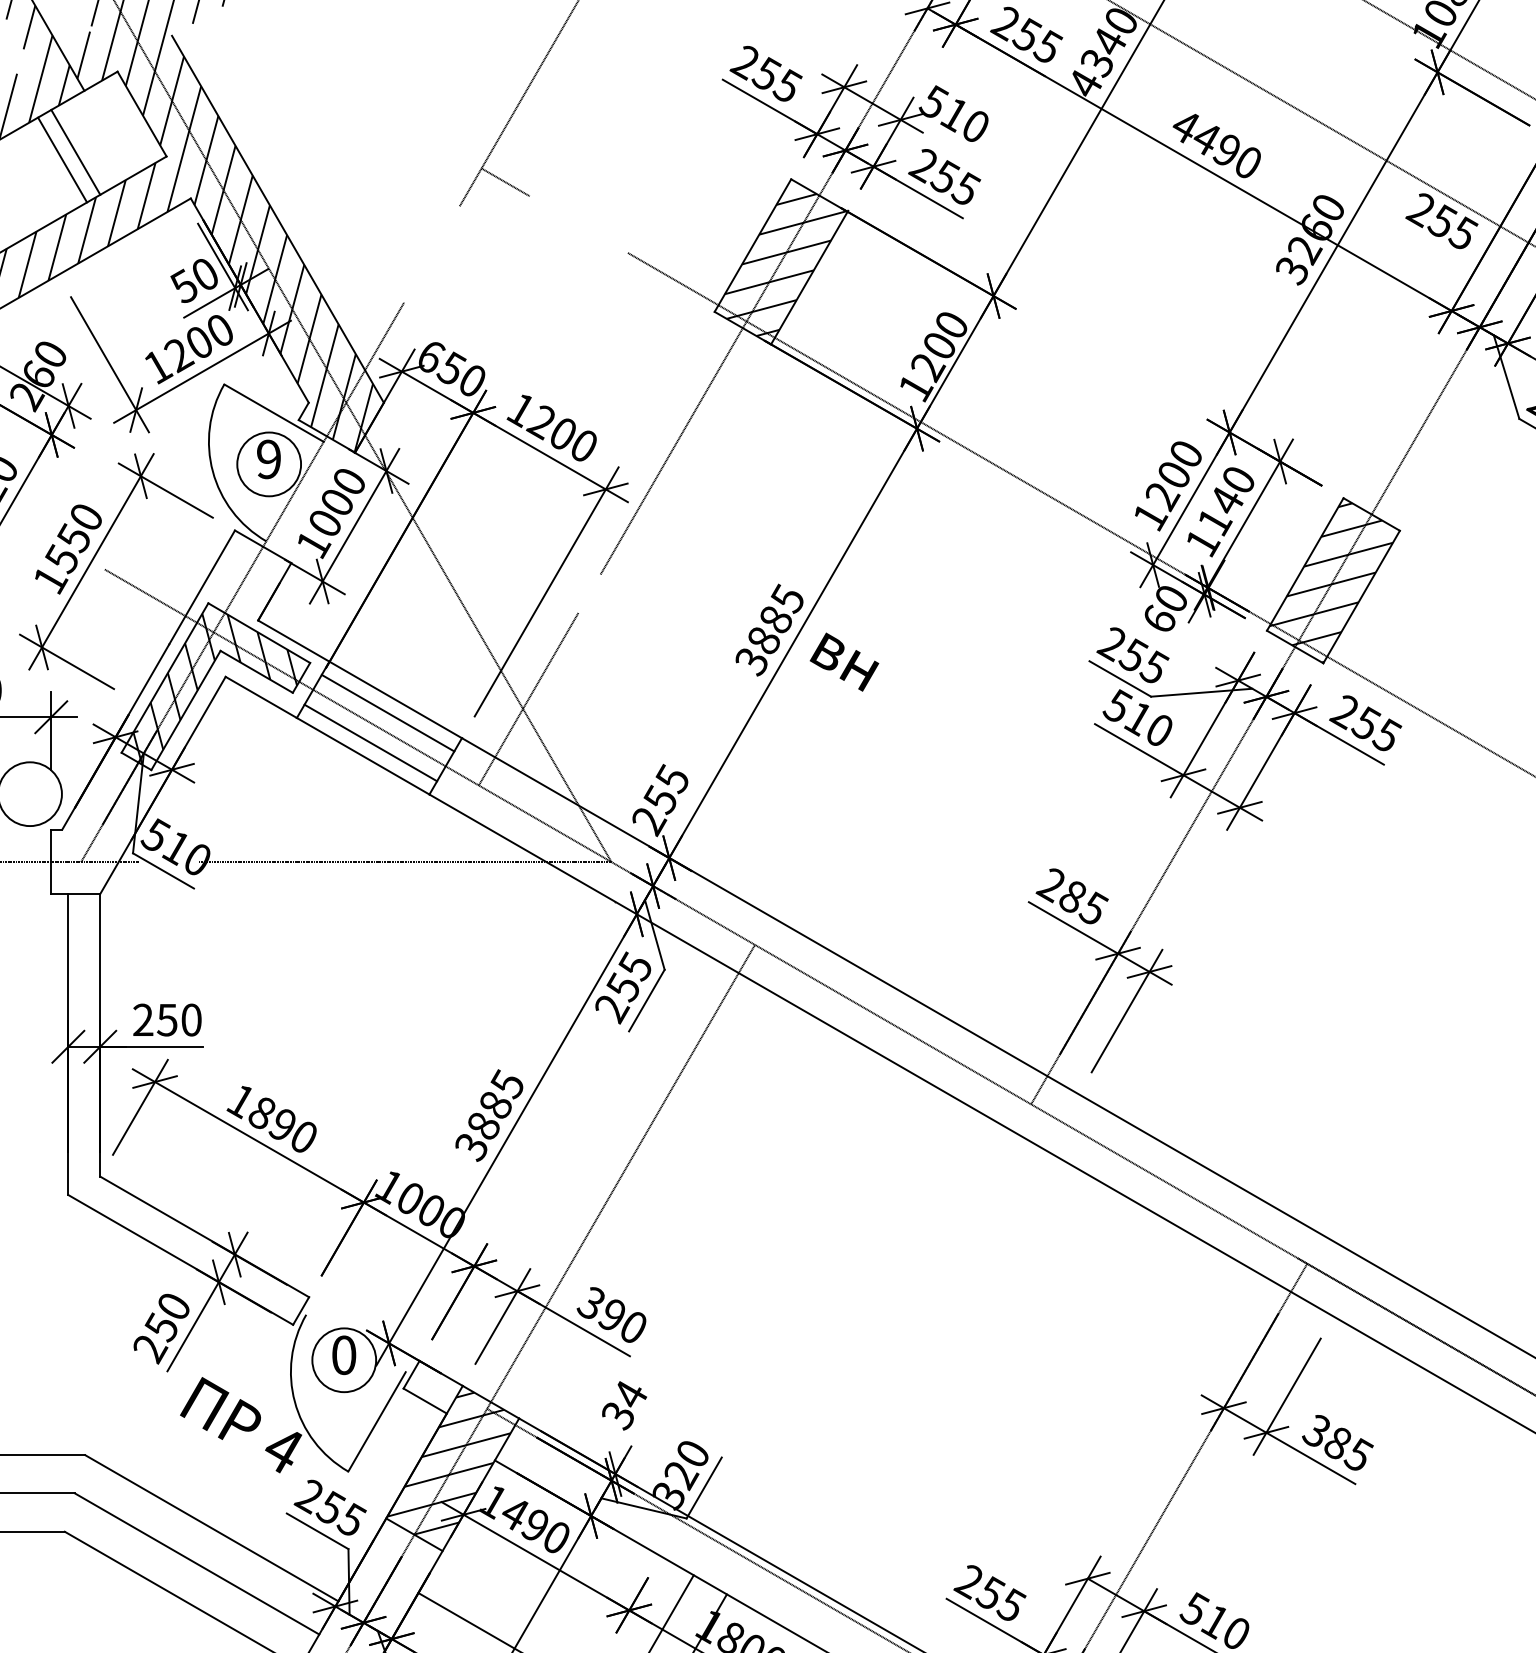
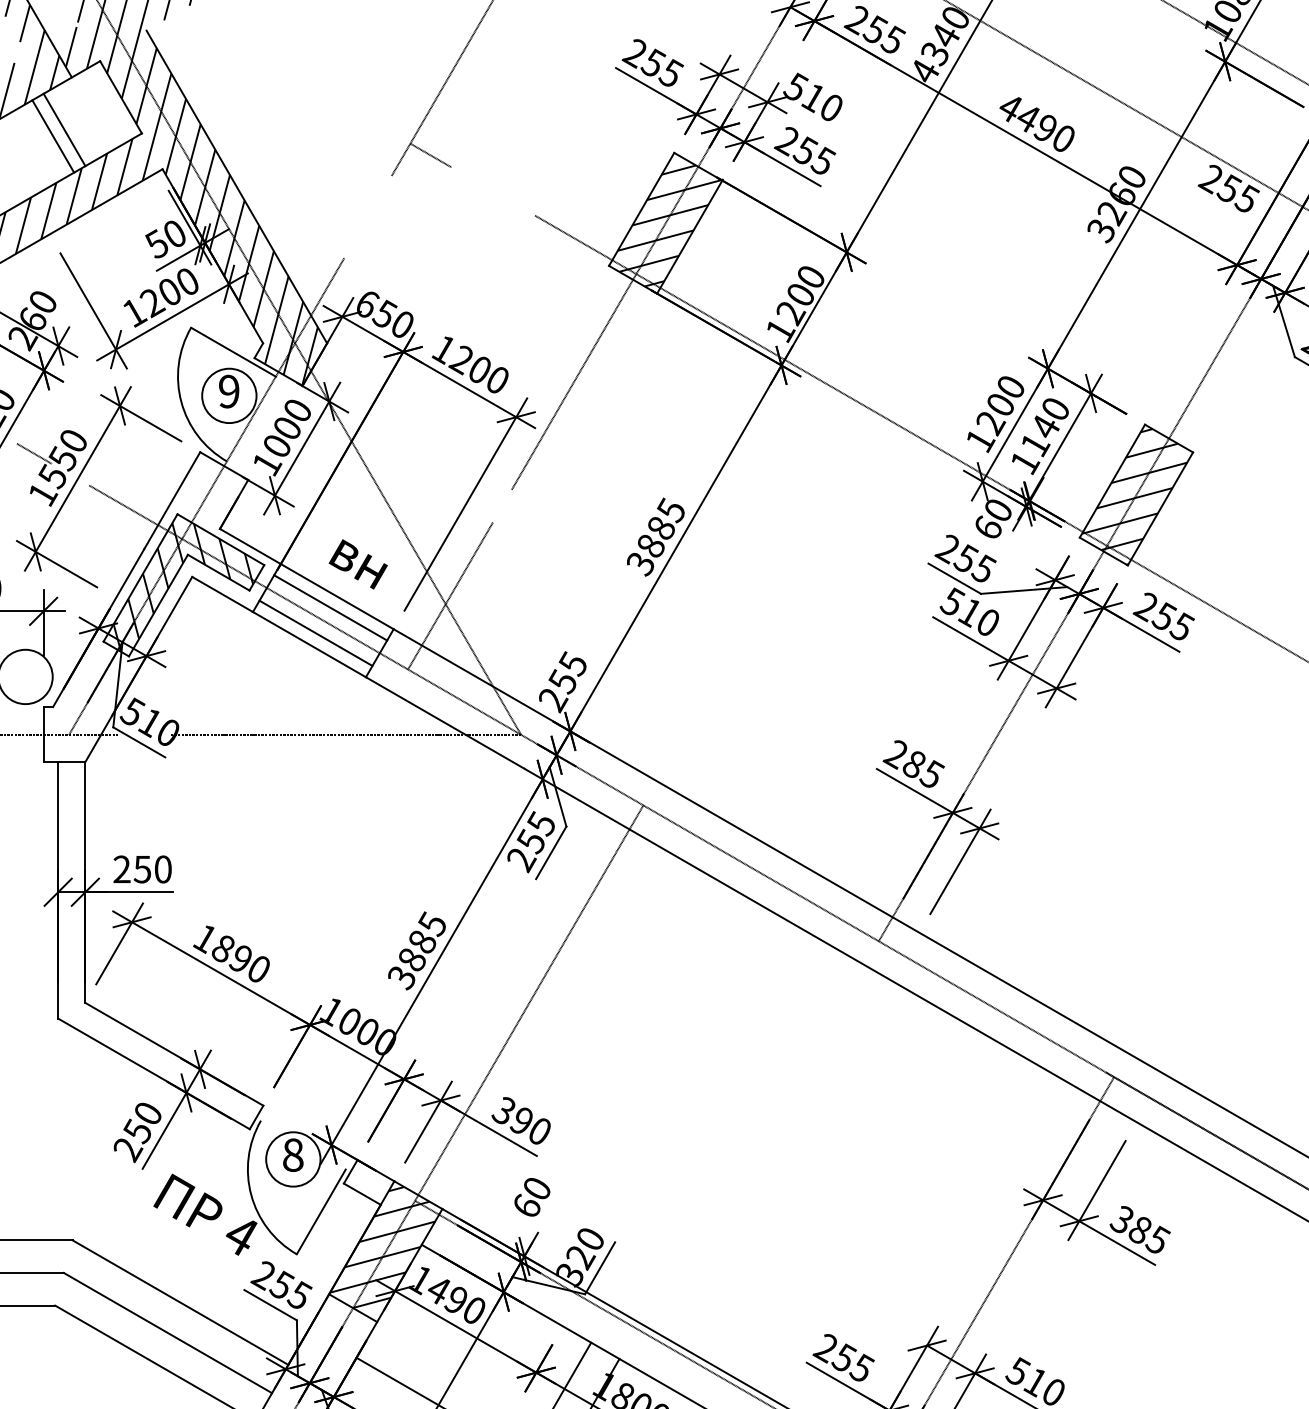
line: (40, 532) -> (34, 453), added
text: (844, 661) -> (358, 563), moved
text: (344, 1354) -> (293, 1154), 0 -> 8
text: (624, 1405) -> (532, 1197), 34 -> 60

